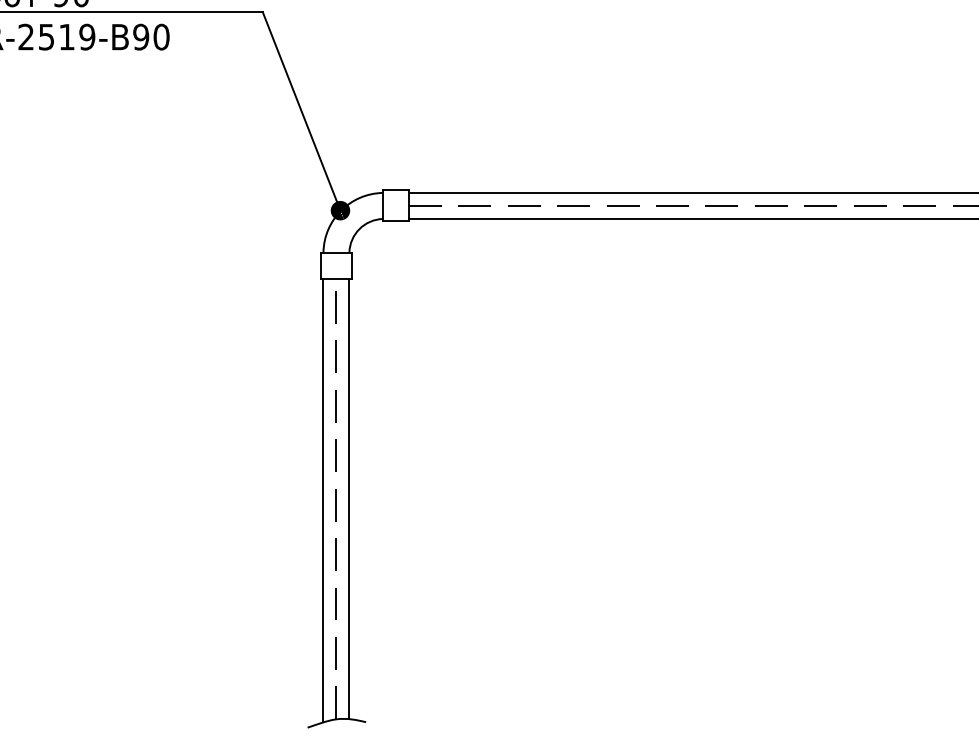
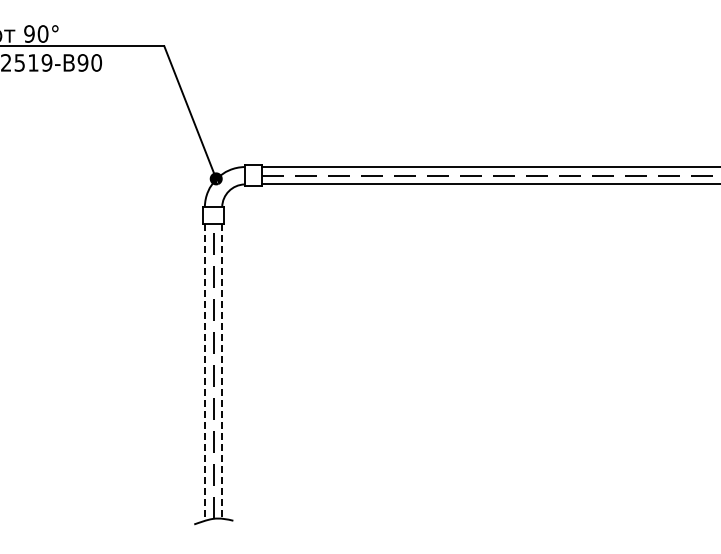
line: (349, 498) -> (222, 371), solid -> dashed
line: (322, 501) -> (204, 373), solid -> dashed

